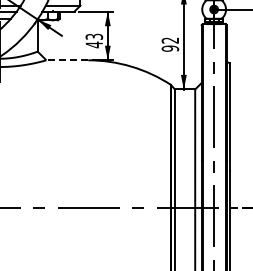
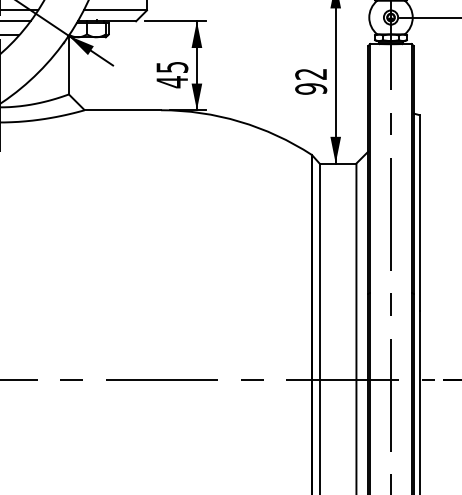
text: (93, 36) -> (170, 66), 43 -> 45
line: (67, 60) -> (123, 110), dashed -> solid

